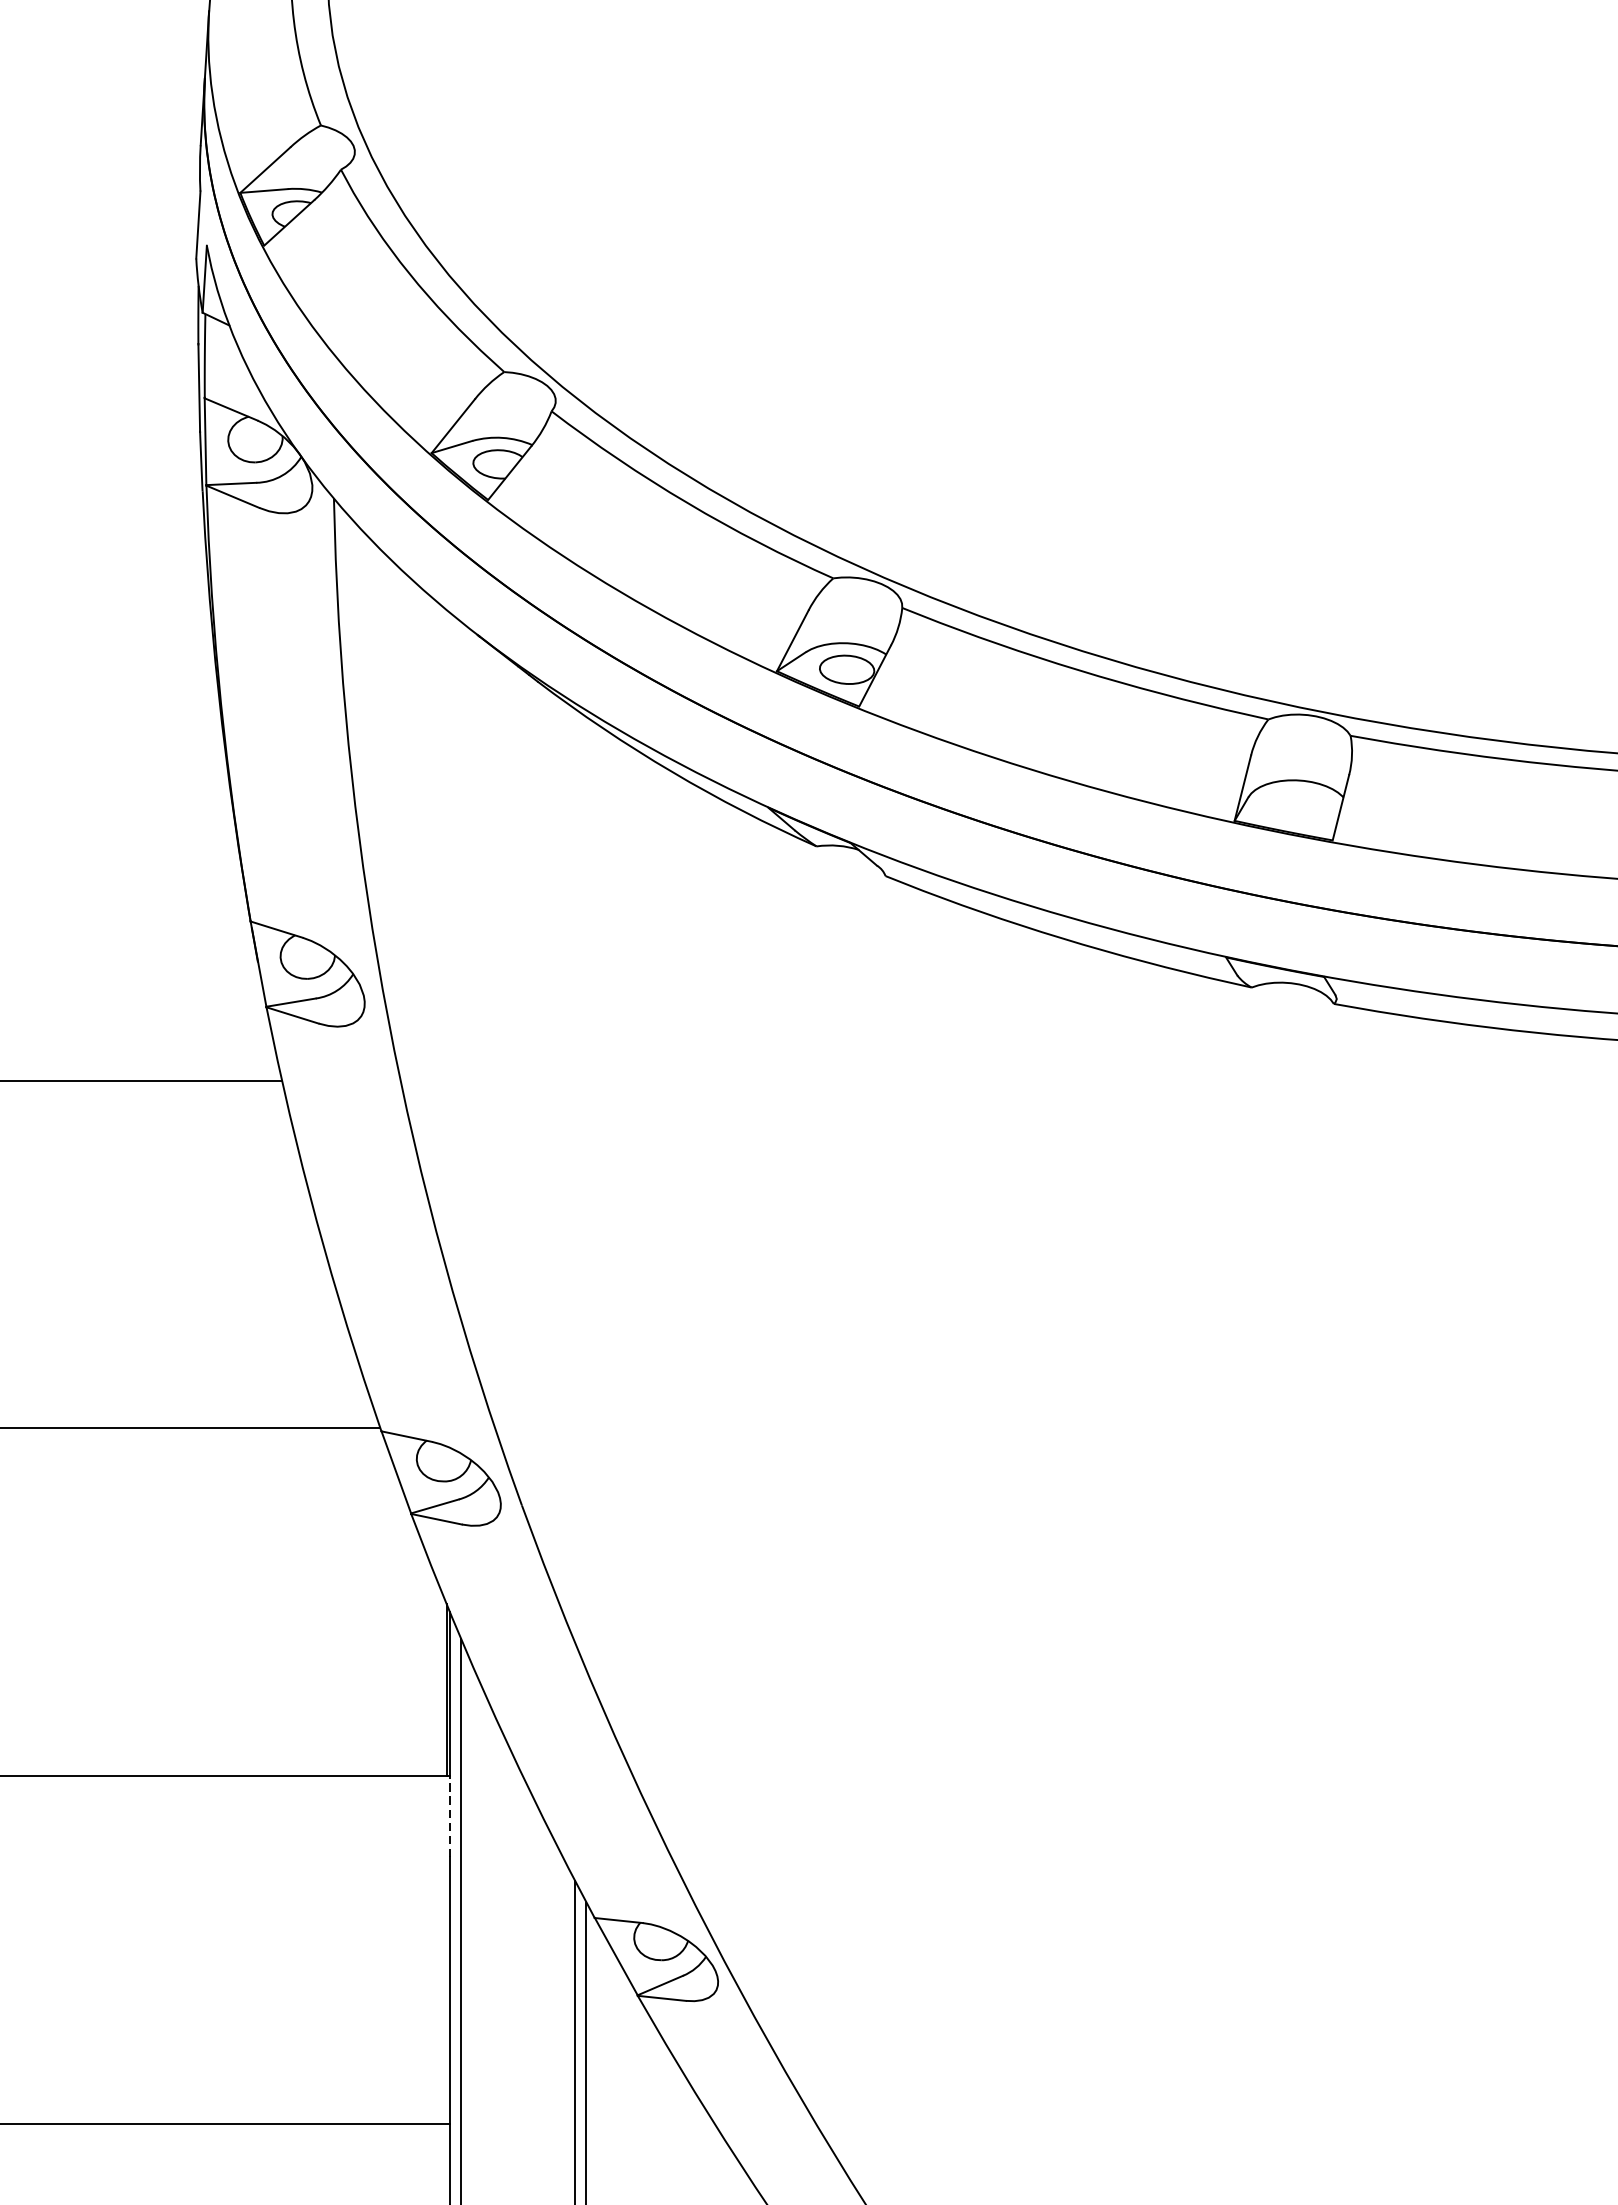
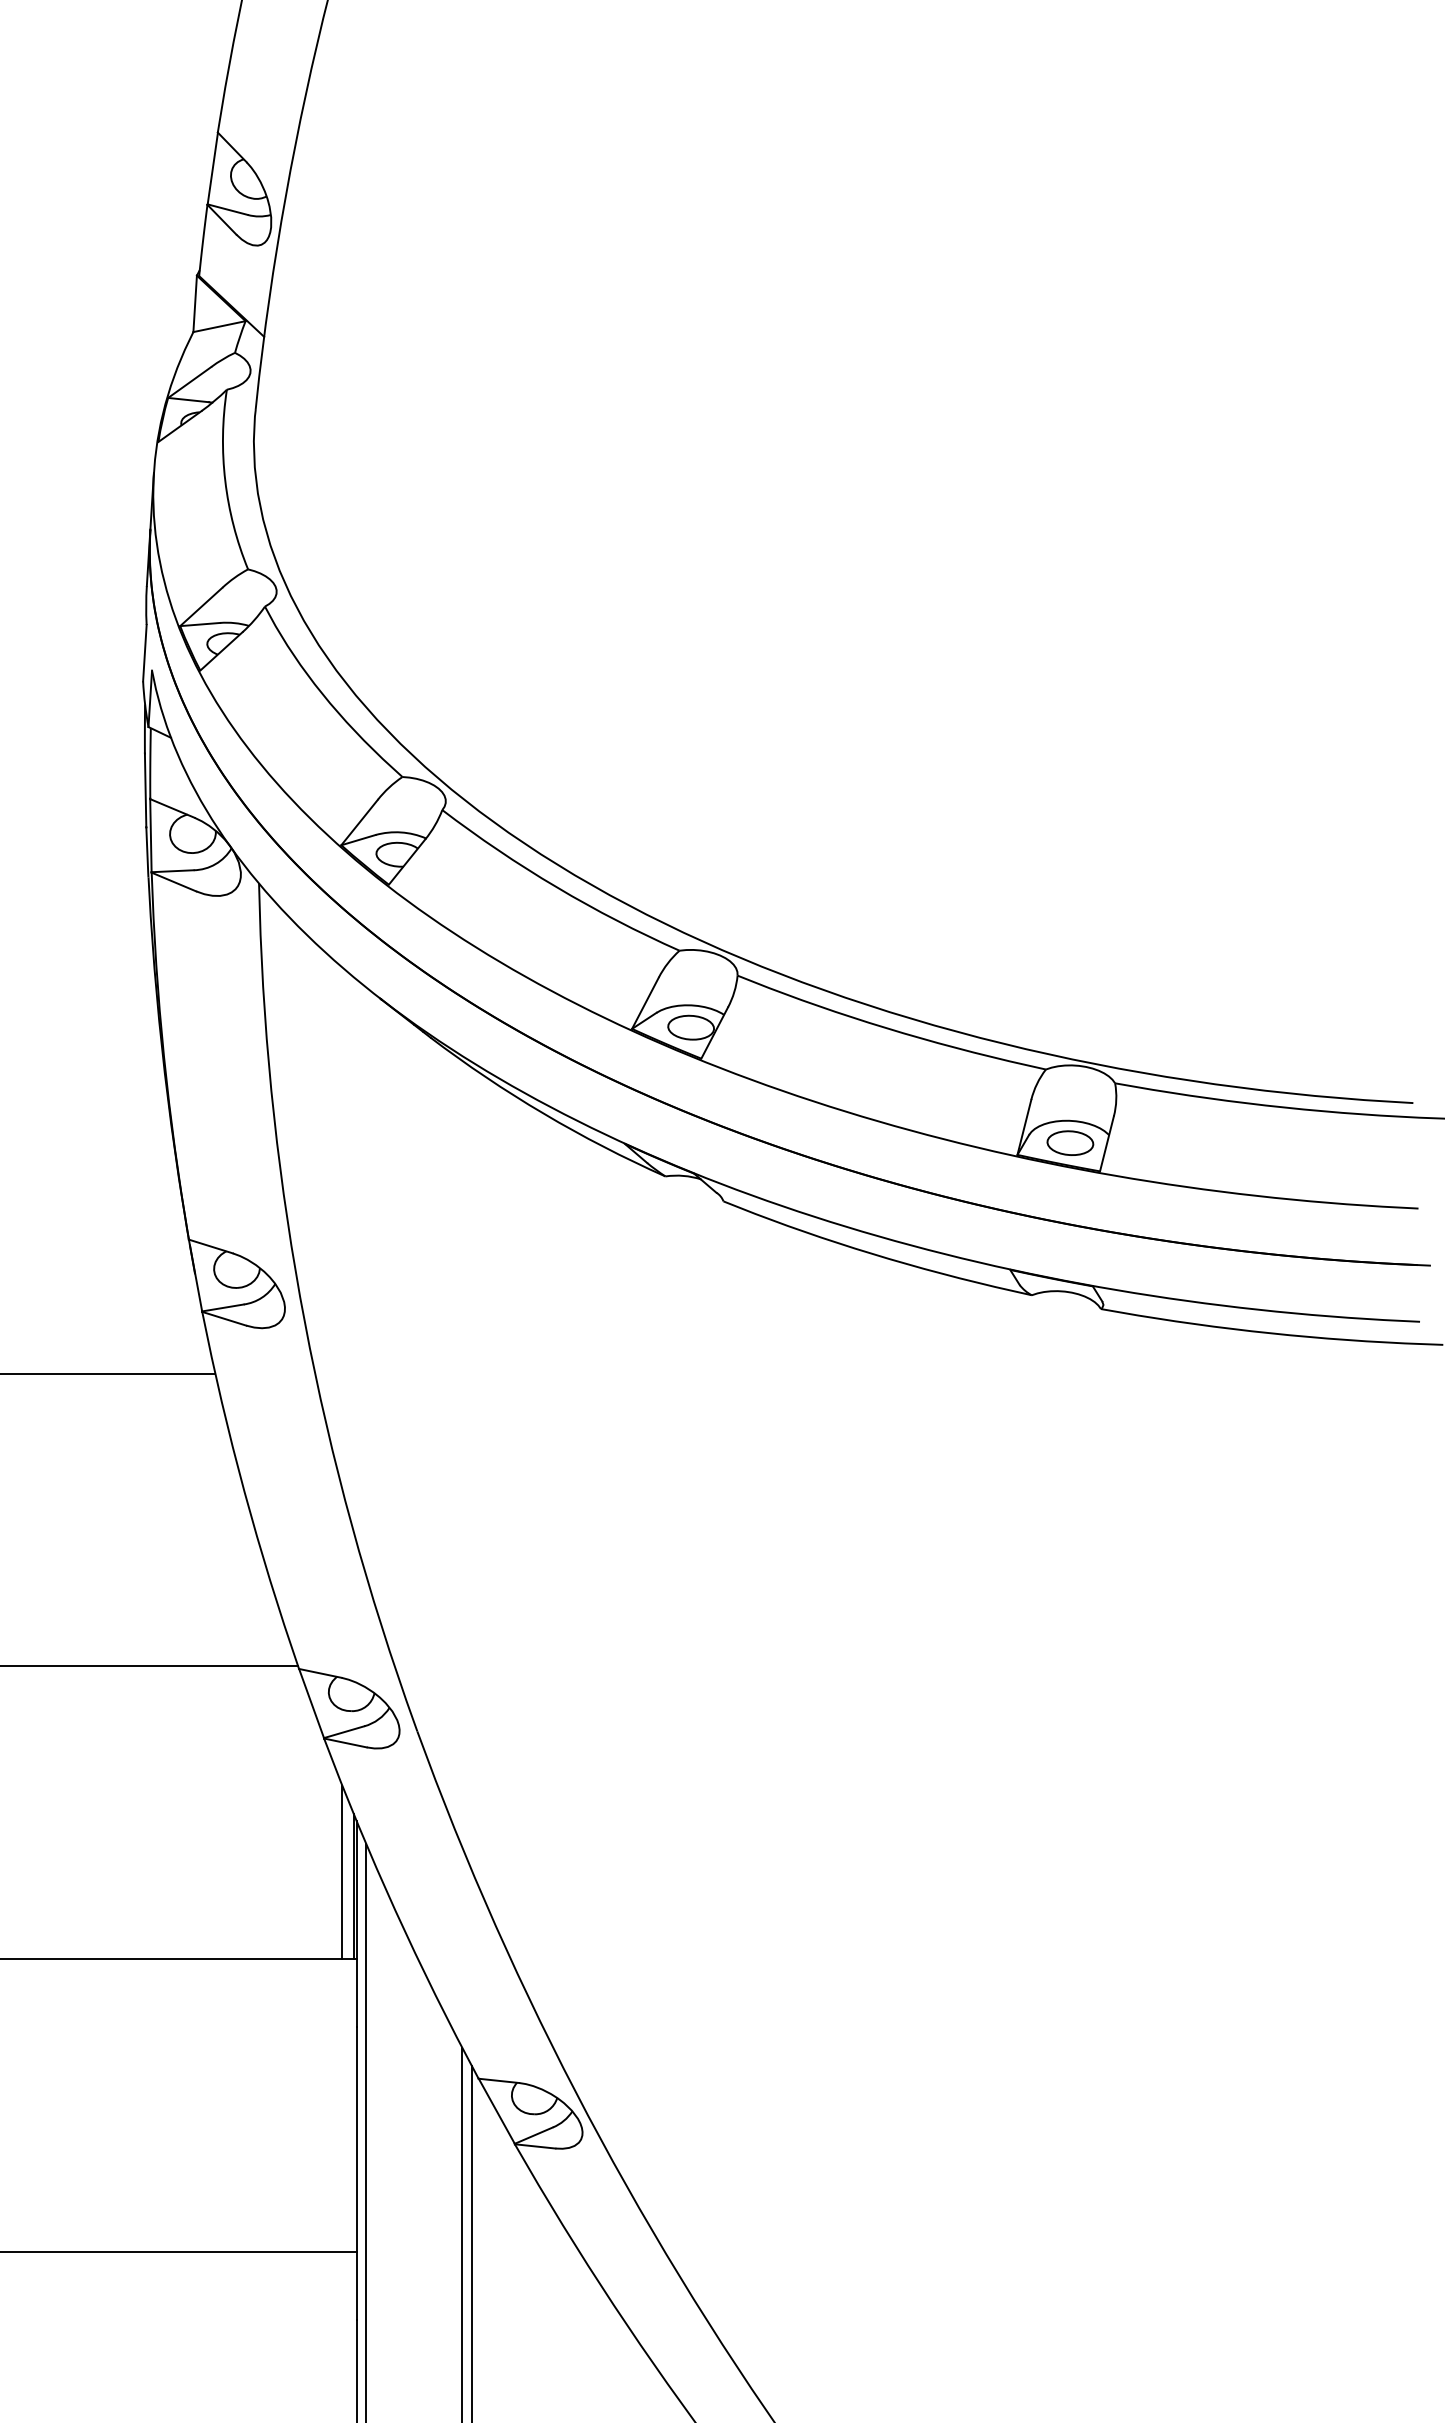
part: (1297, 806) -> (1070, 1142), added
line: (433, 1673) -> (342, 1872), added
line: (449, 1815) -> (356, 1992), dashed -> solid

